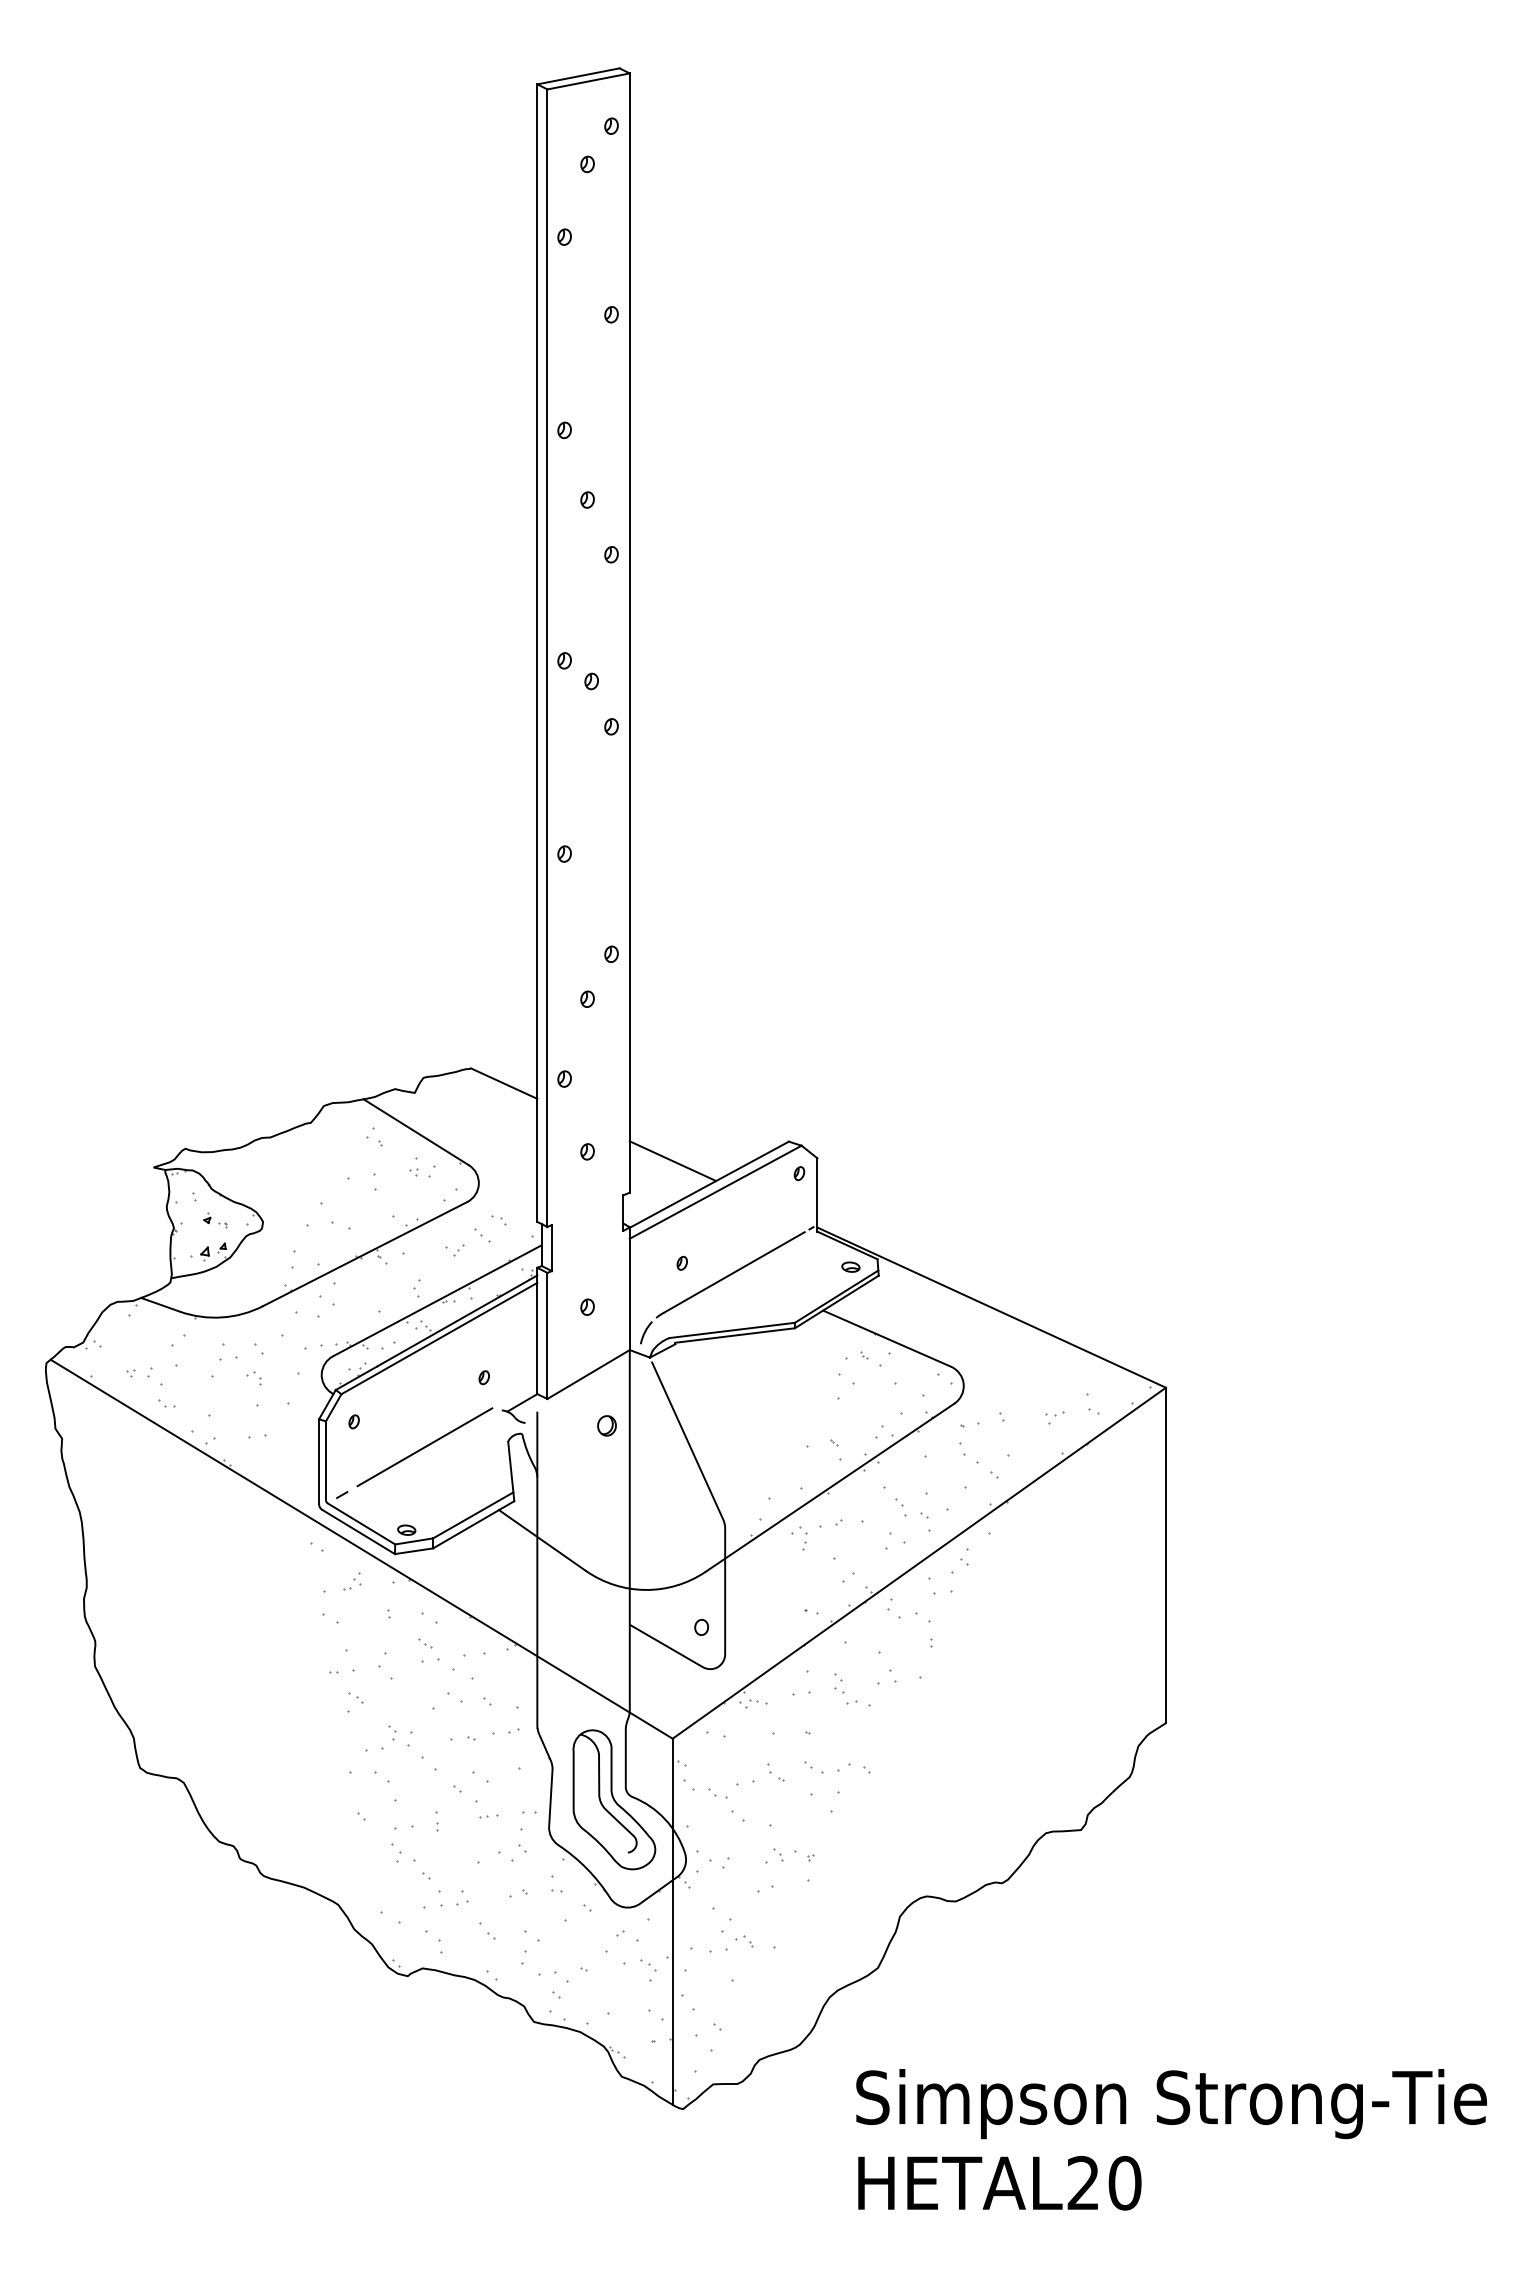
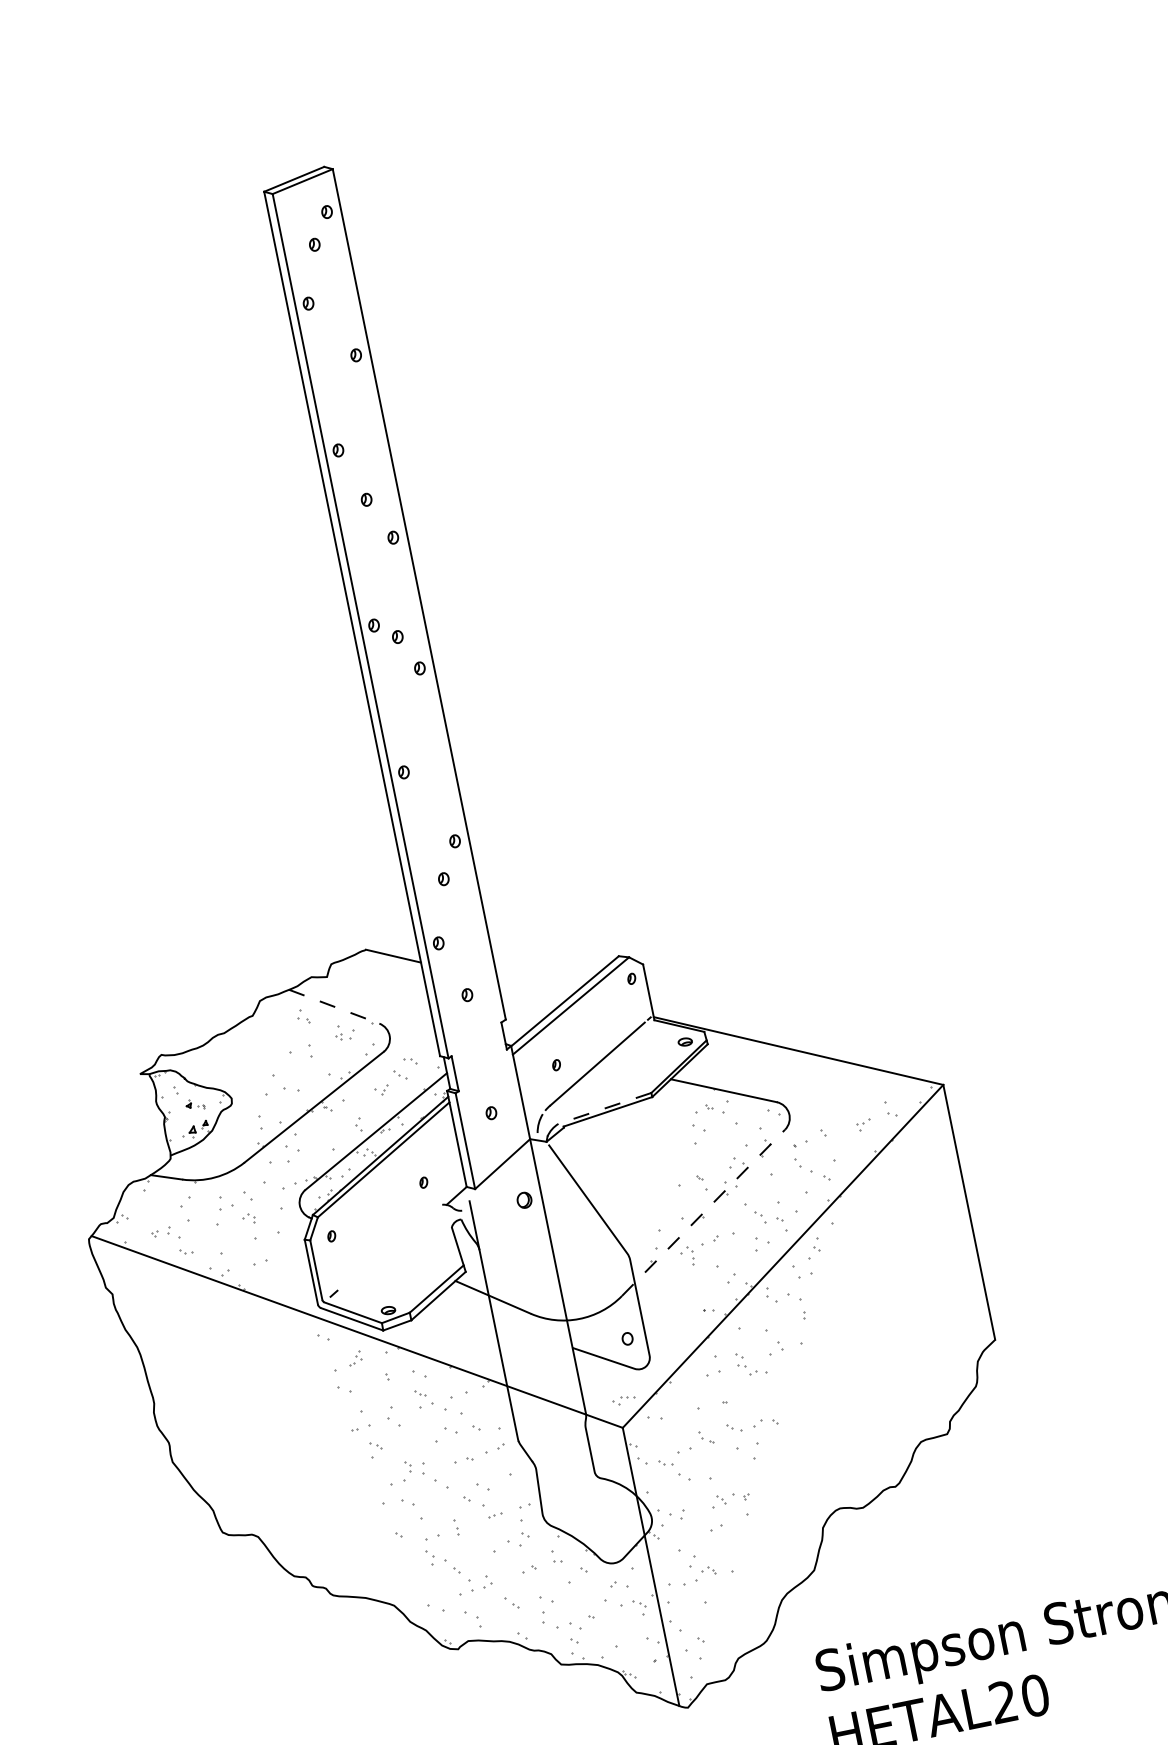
line: (416, 1132) -> (334, 1006), solid -> dashed
line: (672, 1161) -> (533, 989), removed
line: (731, 1330) -> (604, 1108), solid -> dashed
line: (424, 1447) -> (389, 1244), removed
line: (830, 1487) -> (703, 1212), solid -> dashed
part: (753, 1703) -> (624, 1399), moved
part: (614, 1799) -> (587, 1483), removed

